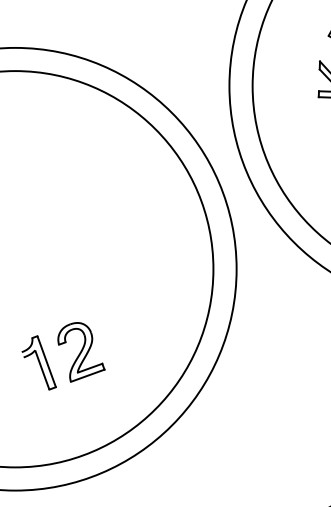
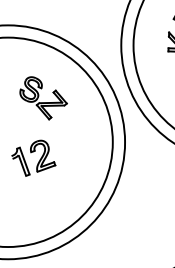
part: (82, 186) -> (43, 98), added
part: (63, 354) -> (33, 157), moved

